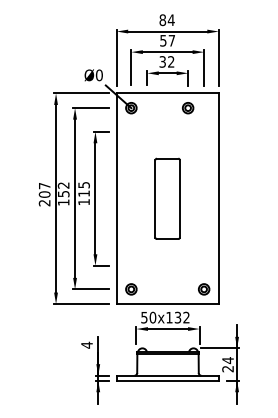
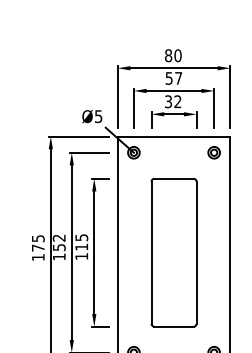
text: (170, 20) -> (177, 56), 84 -> 80
text: (98, 75) -> (97, 116), Ø0 -> Ø5
part: (188, 108) -> (214, 153), moved
text: (44, 194) -> (38, 248), 207 -> 175
part: (167, 198) -> (173, 252), size x1.67

